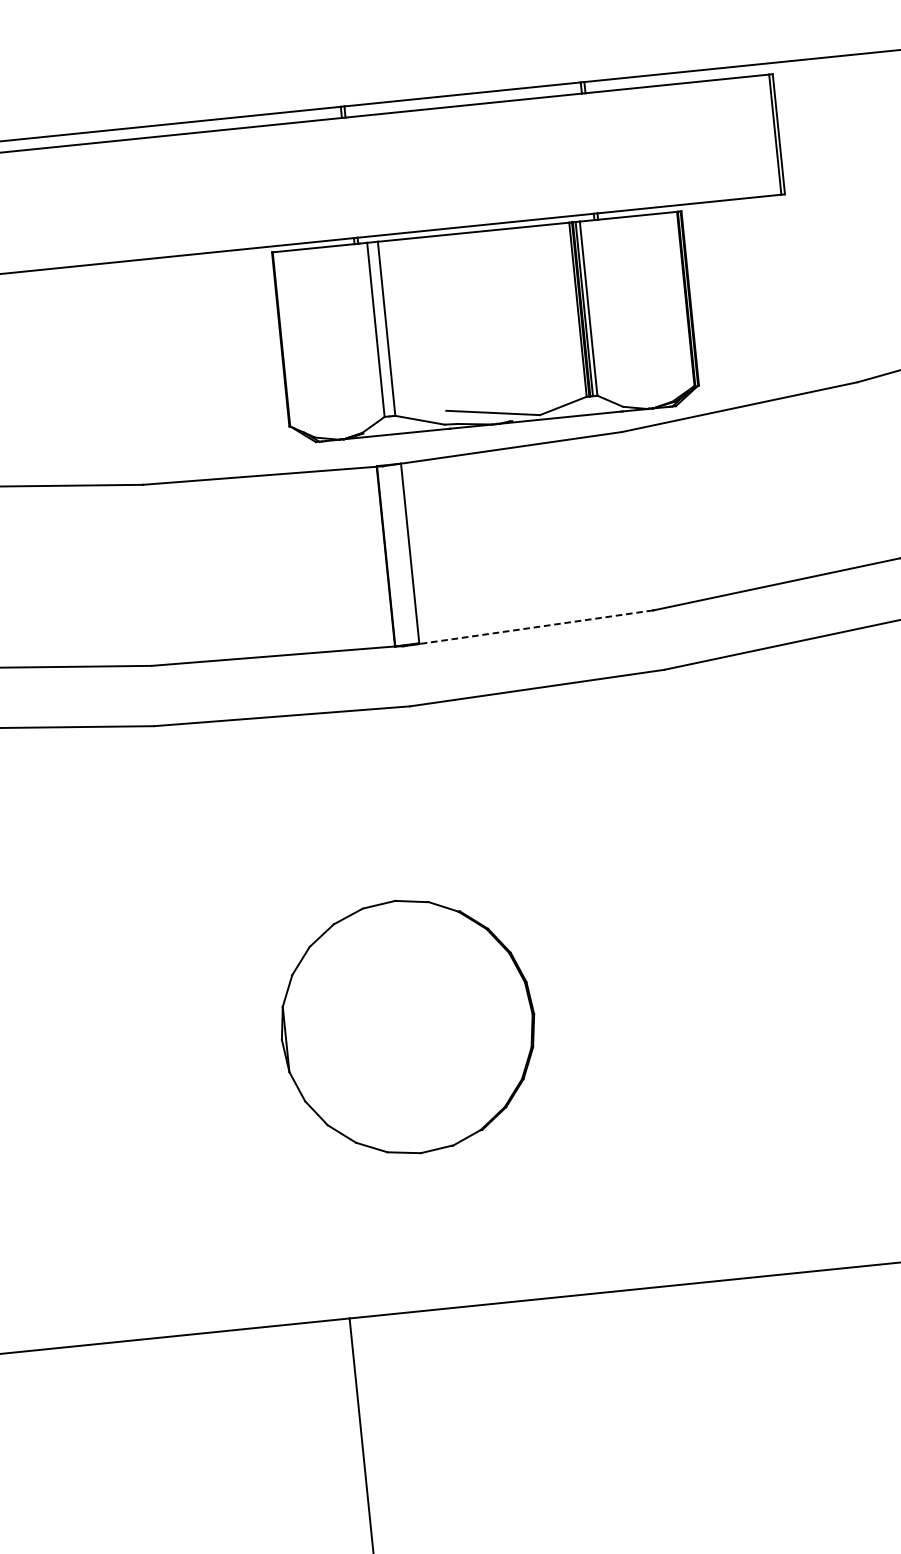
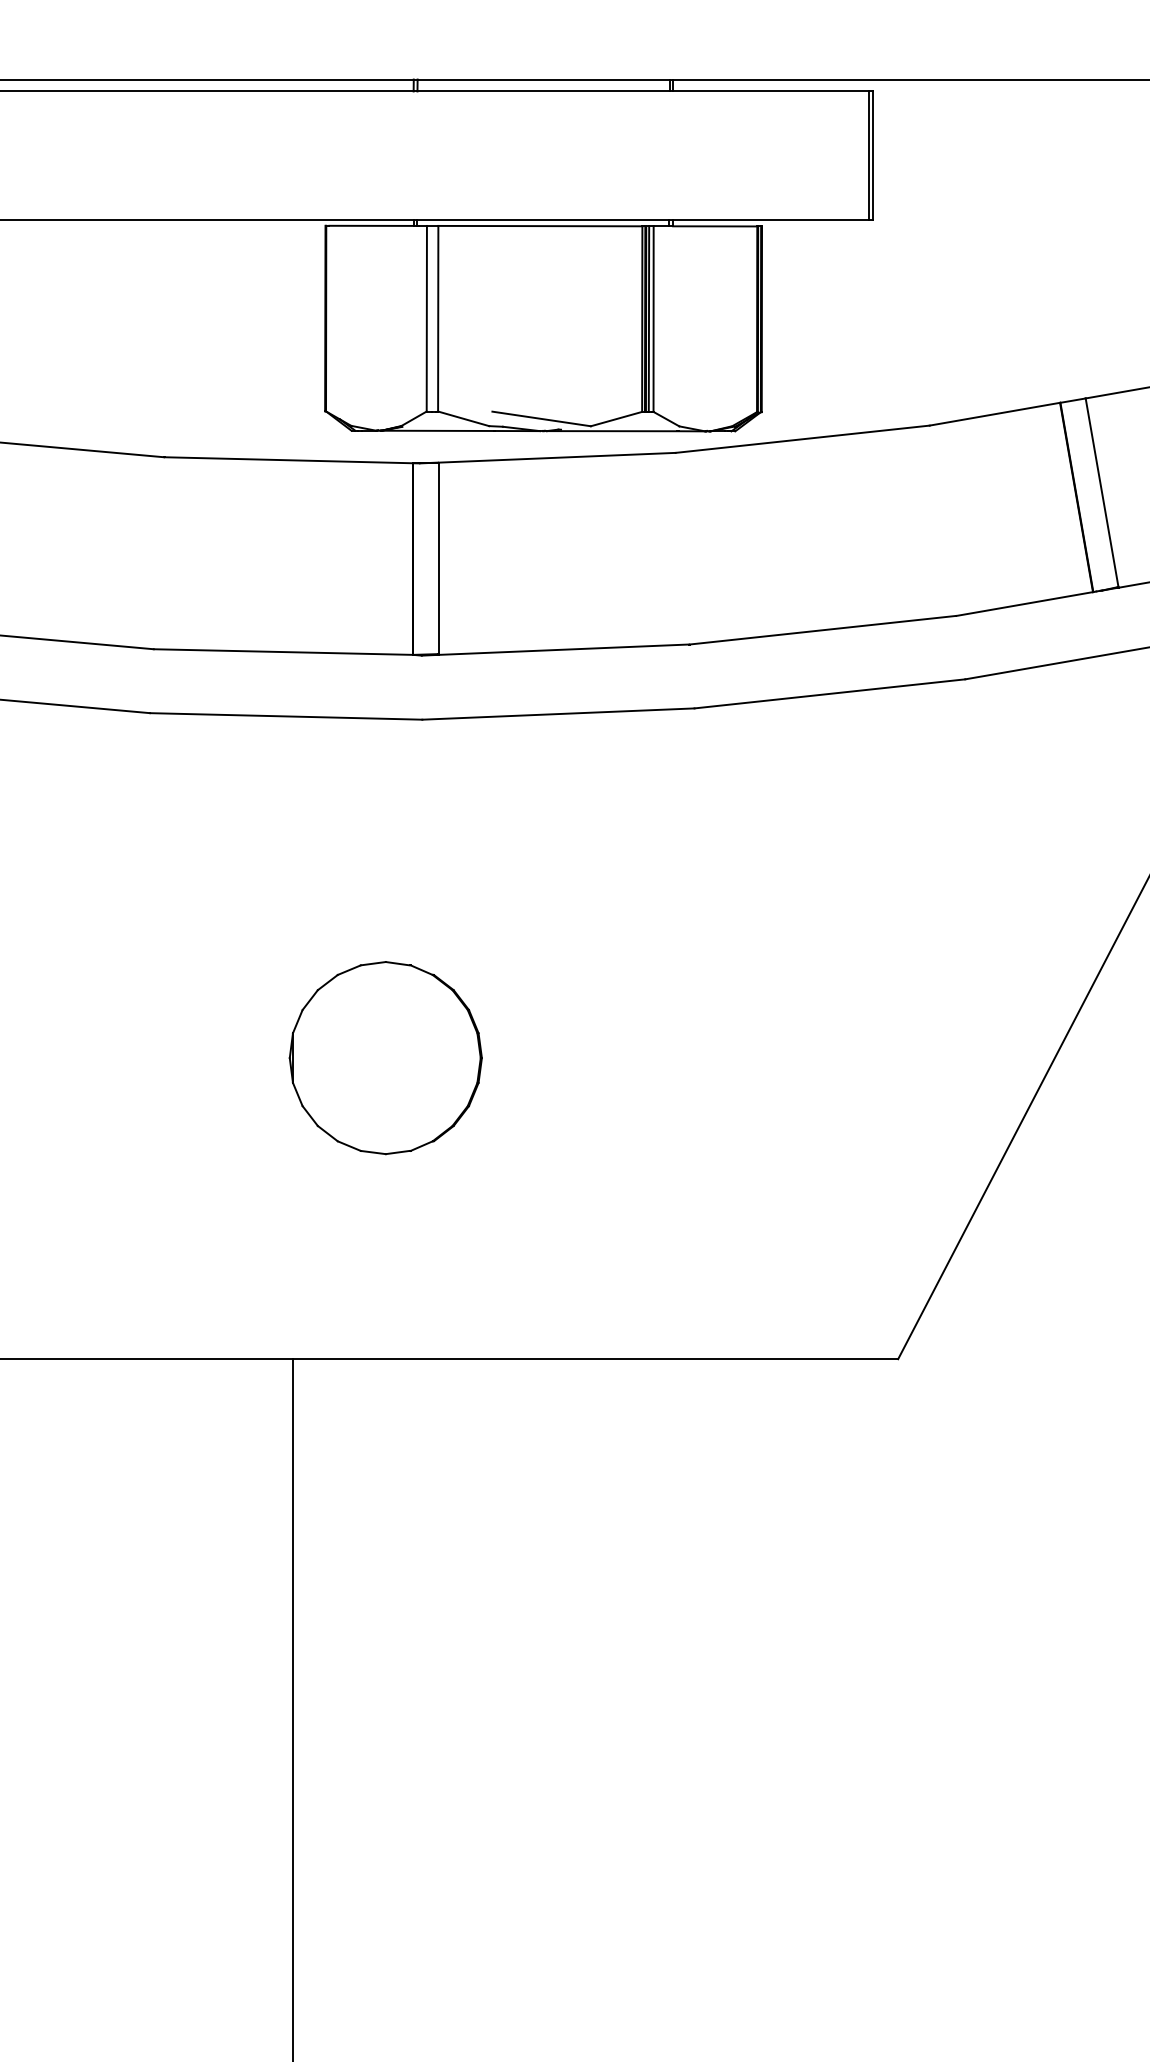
line: (535, 627) -> (563, 649), dashed -> solid
part: (407, 1027) -> (385, 1058), size x0.71

